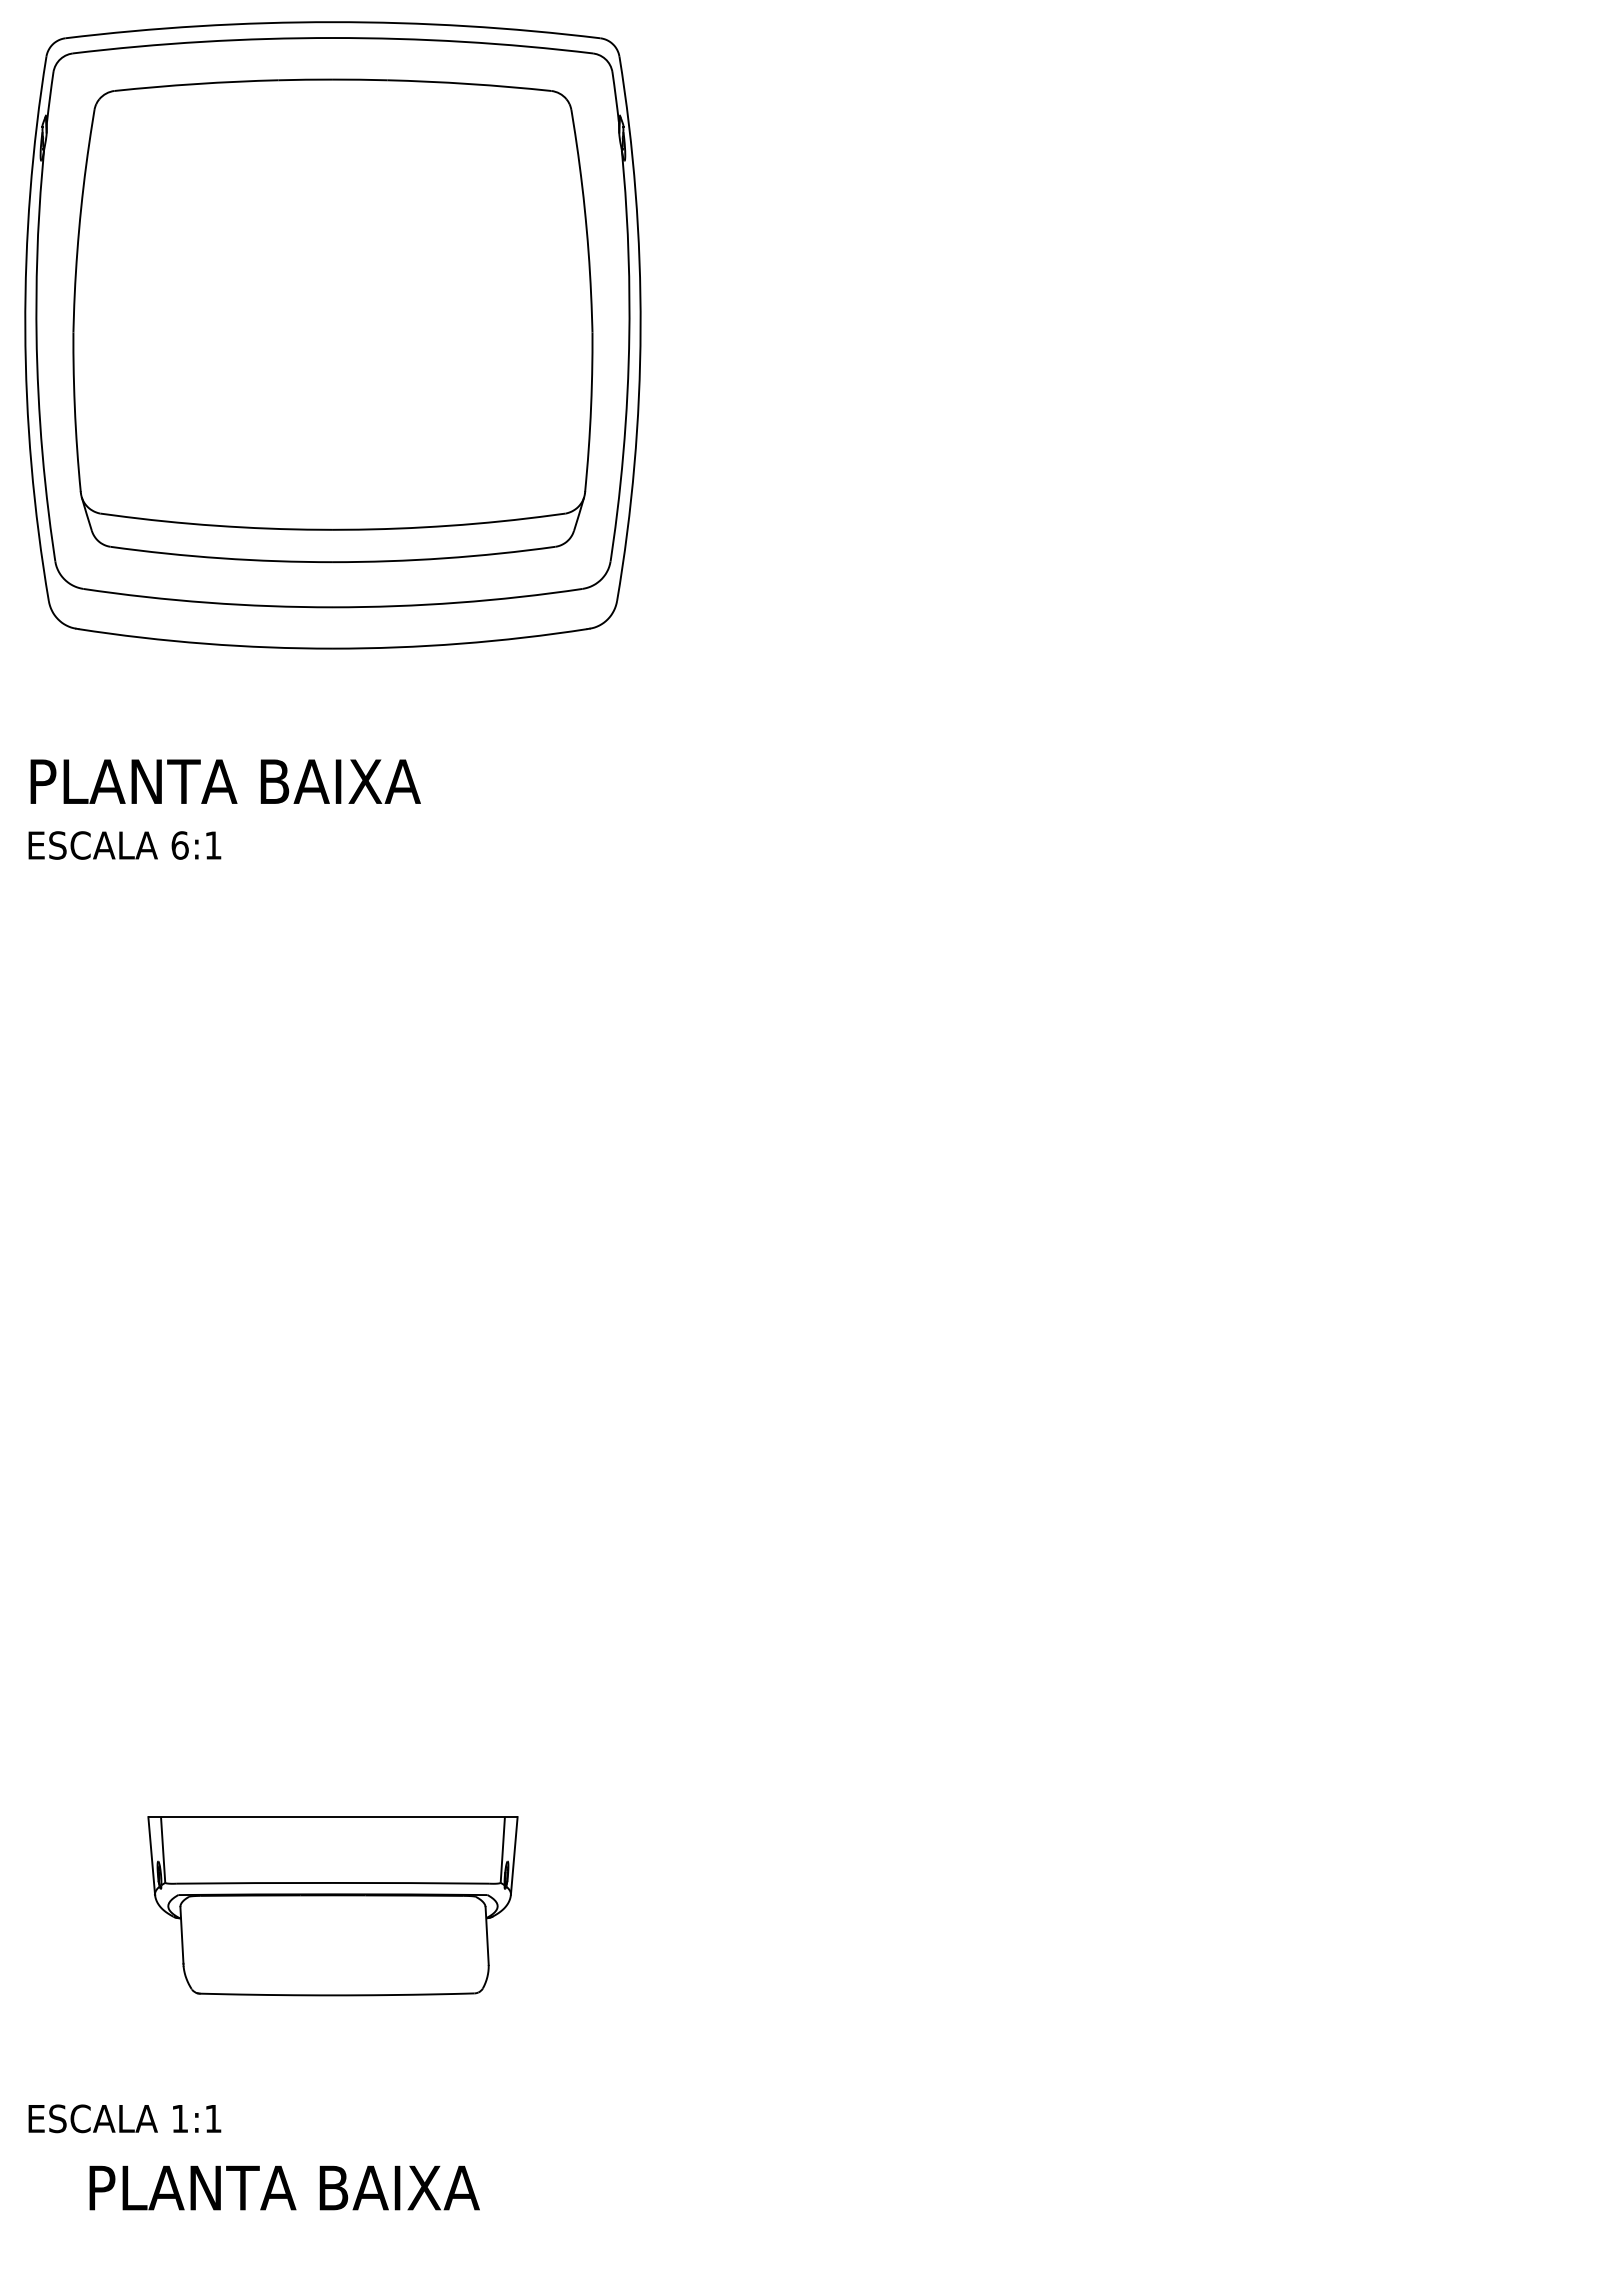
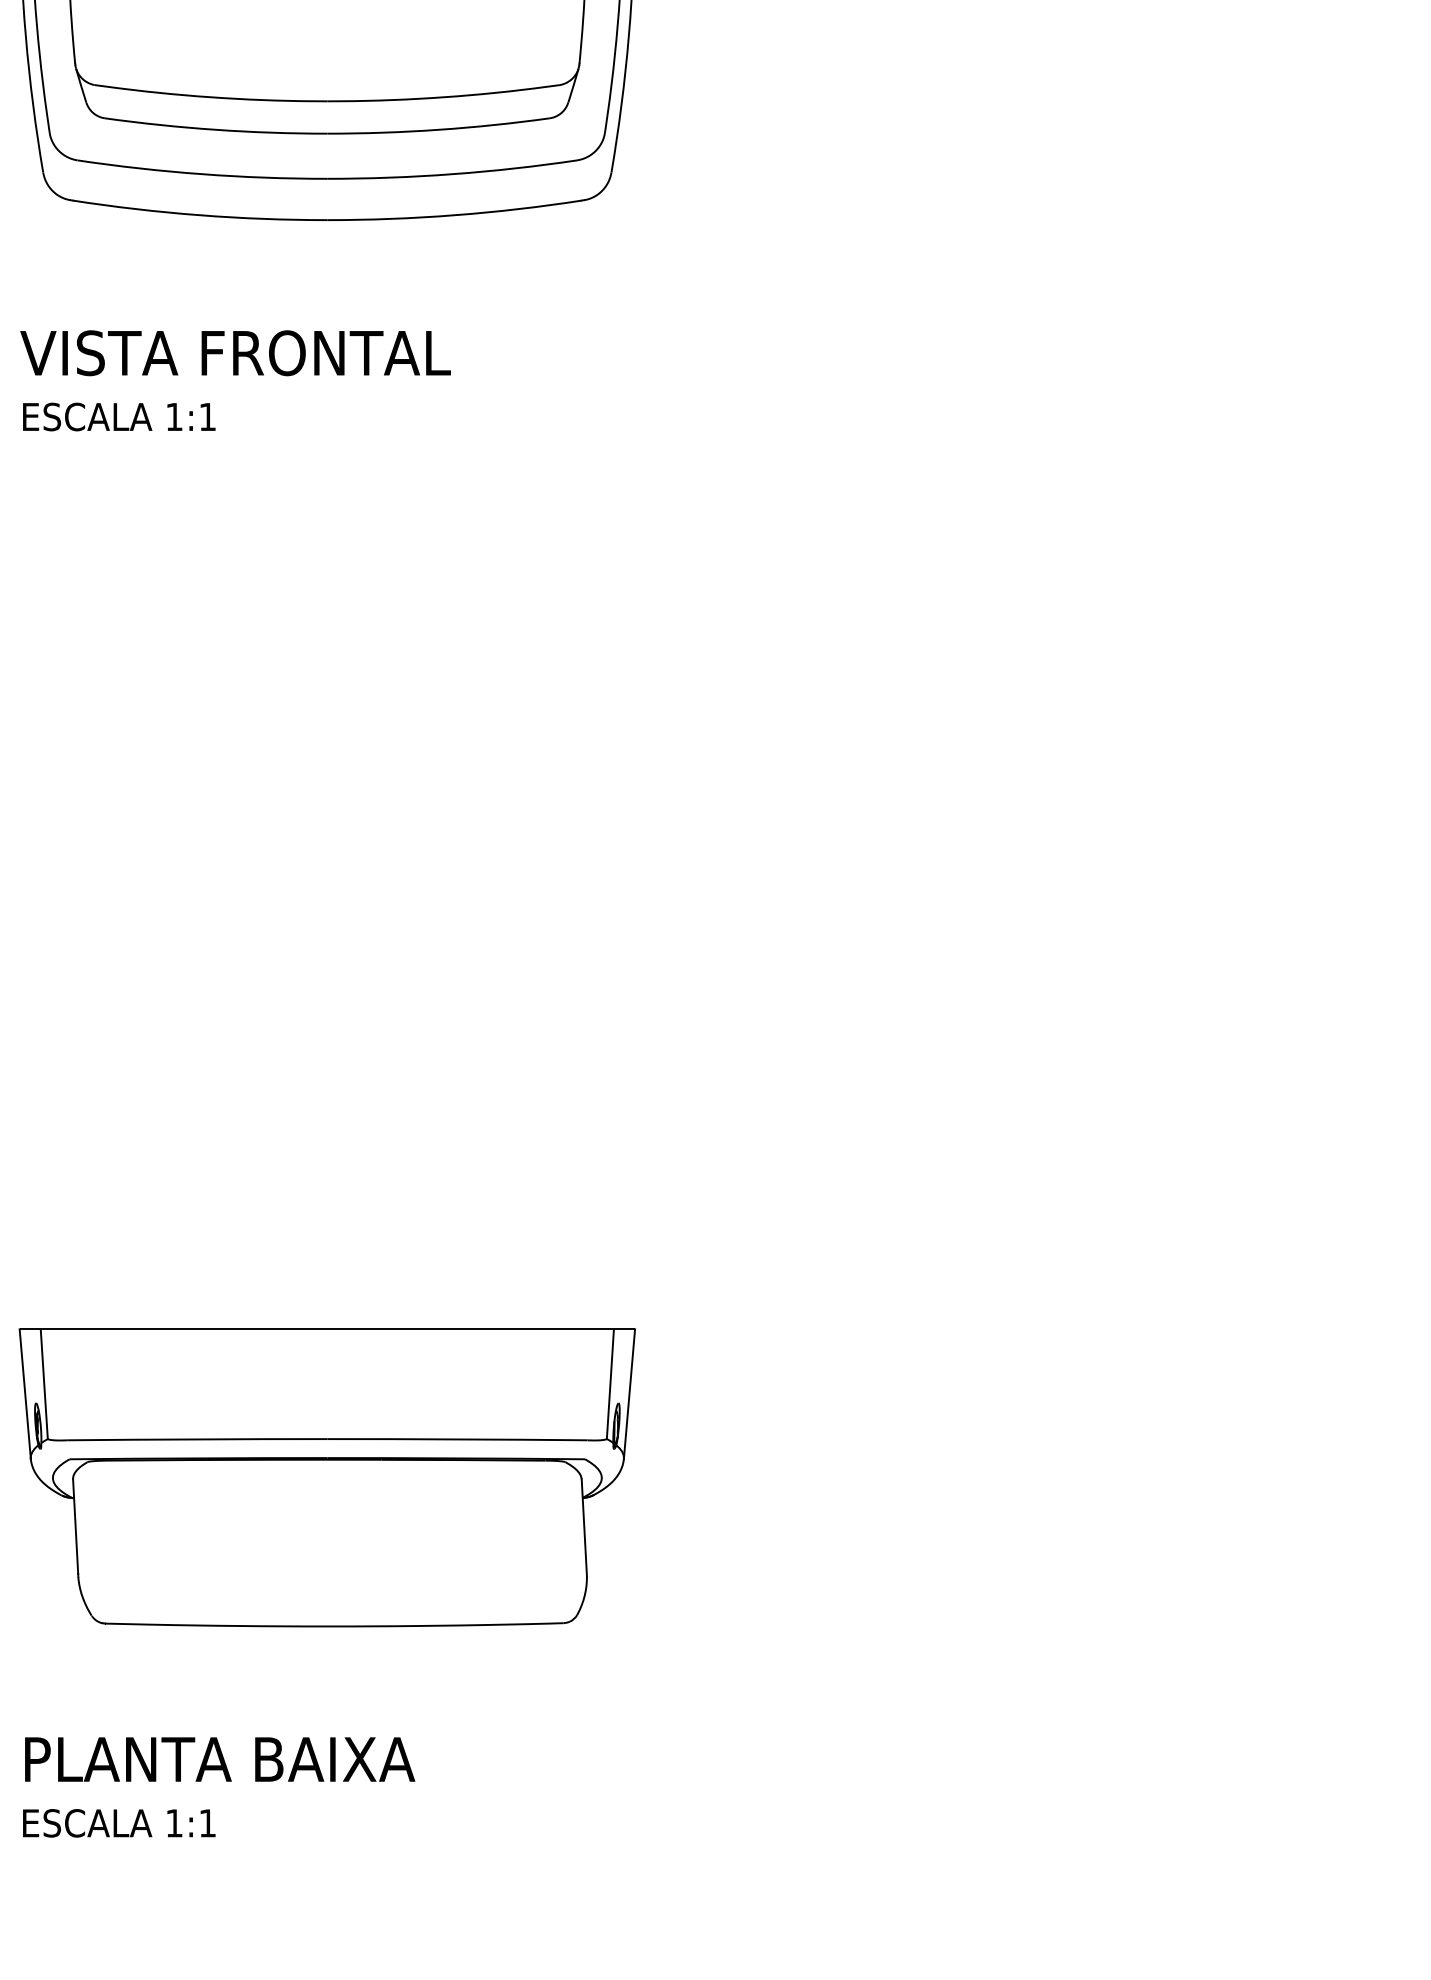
text: (241, 781) -> (235, 353), PLANTA BAIXA -> VISTA FRONTAL
text: (179, 845) -> (173, 417), 6:1 -> 1:1
part: (332, 1905) -> (326, 1477), size x1.67
text: (124, 2118) -> (118, 1823), moved
text: (284, 2187) -> (219, 1759), moved

